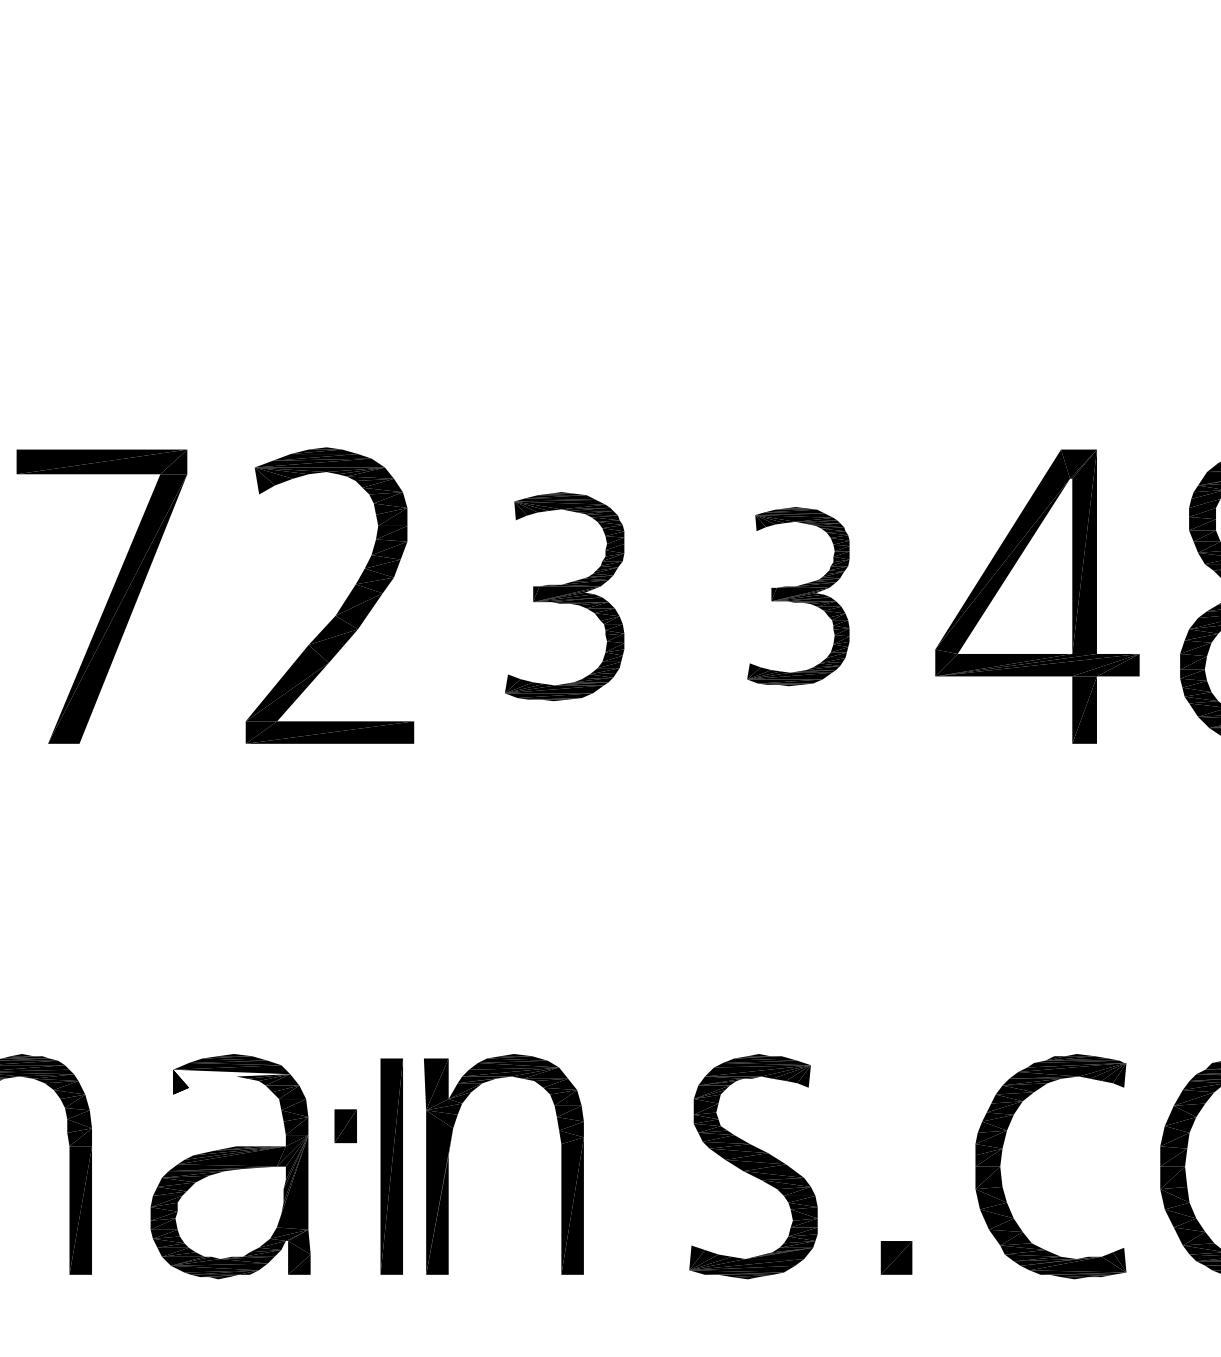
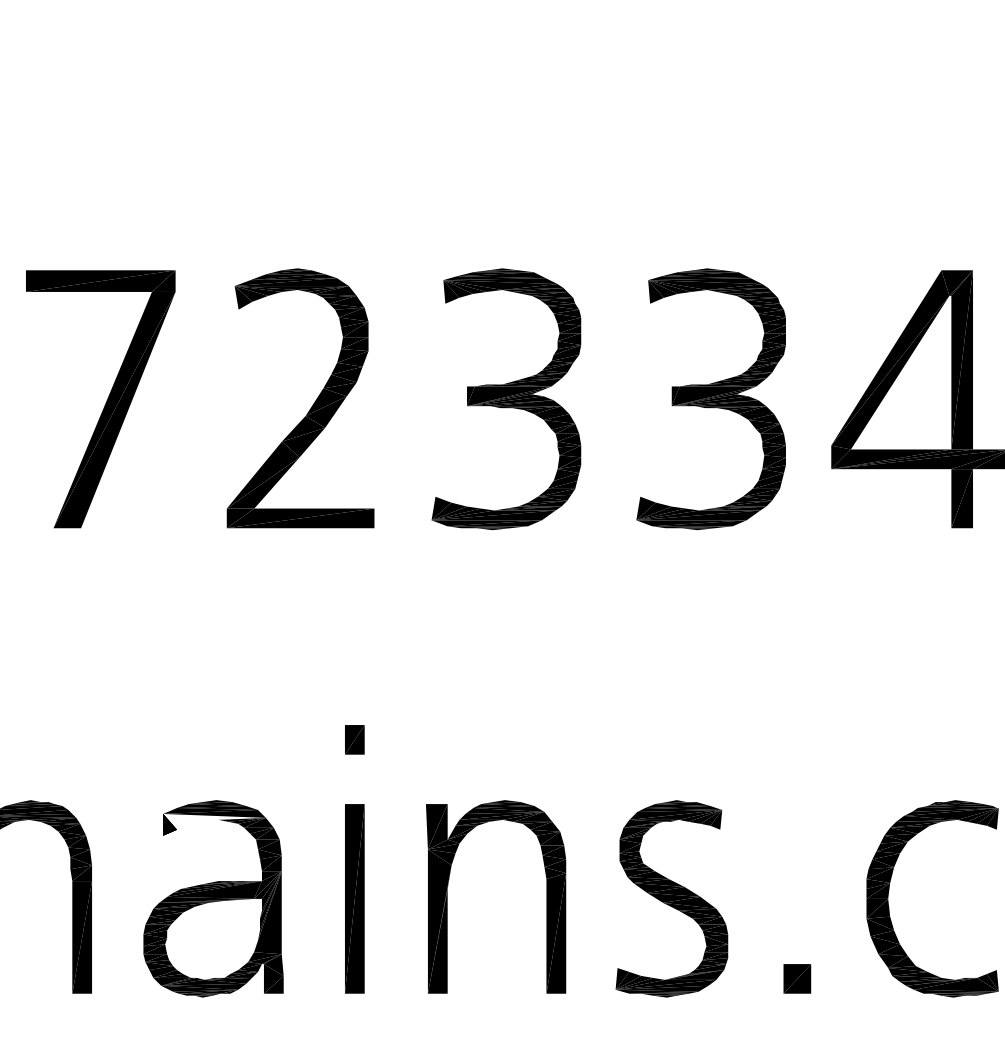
part: (564, 596) -> (506, 399), size x1.43
part: (798, 596) -> (711, 399), size x1.67
part: (345, 1126) -> (354, 740), moved
part: (448, 1164) -> (447, 897), moved

